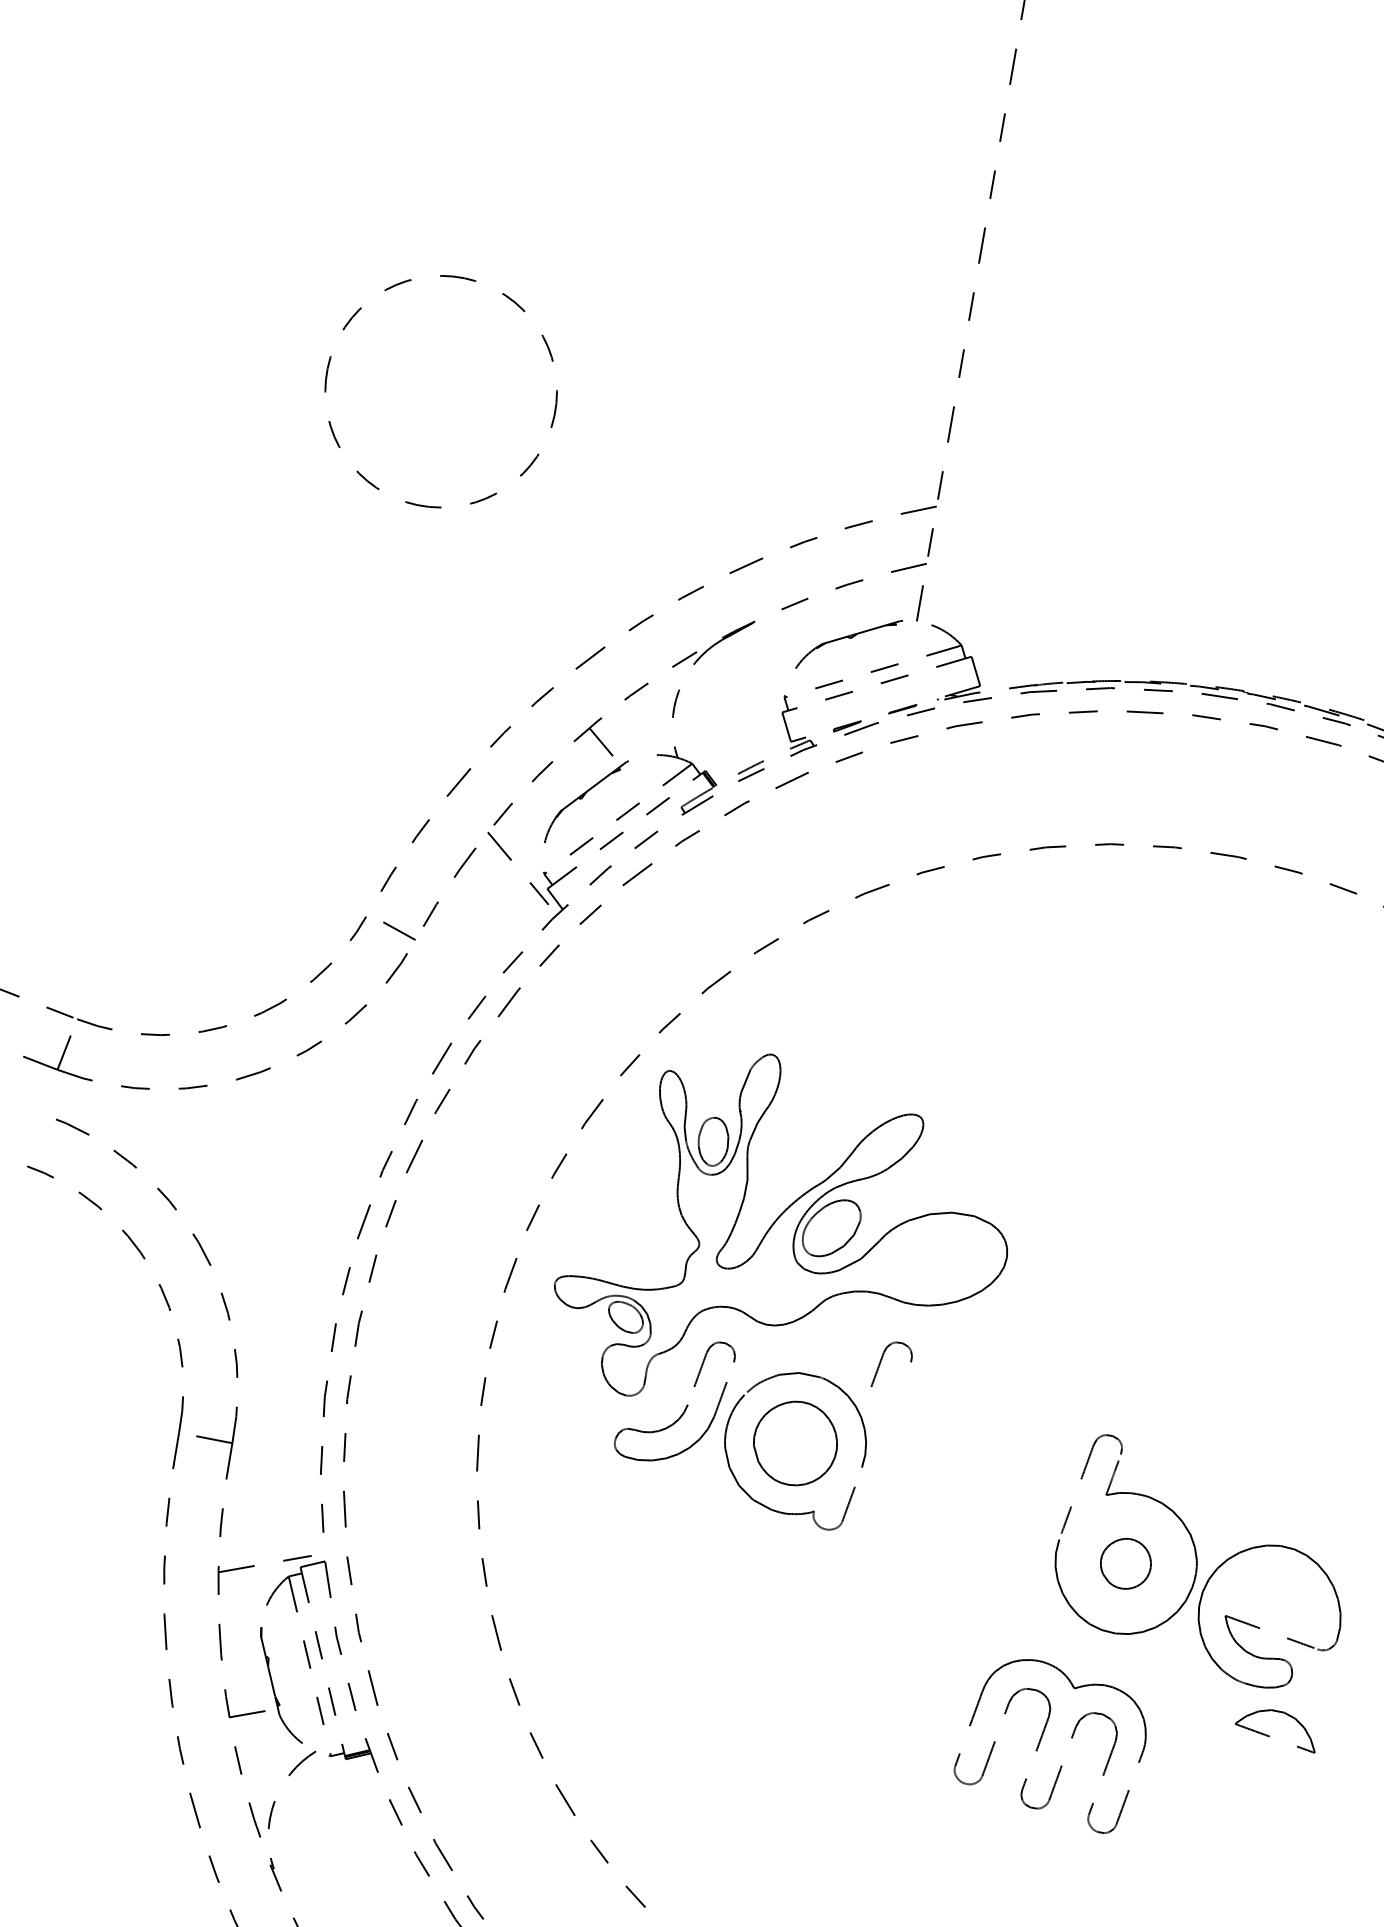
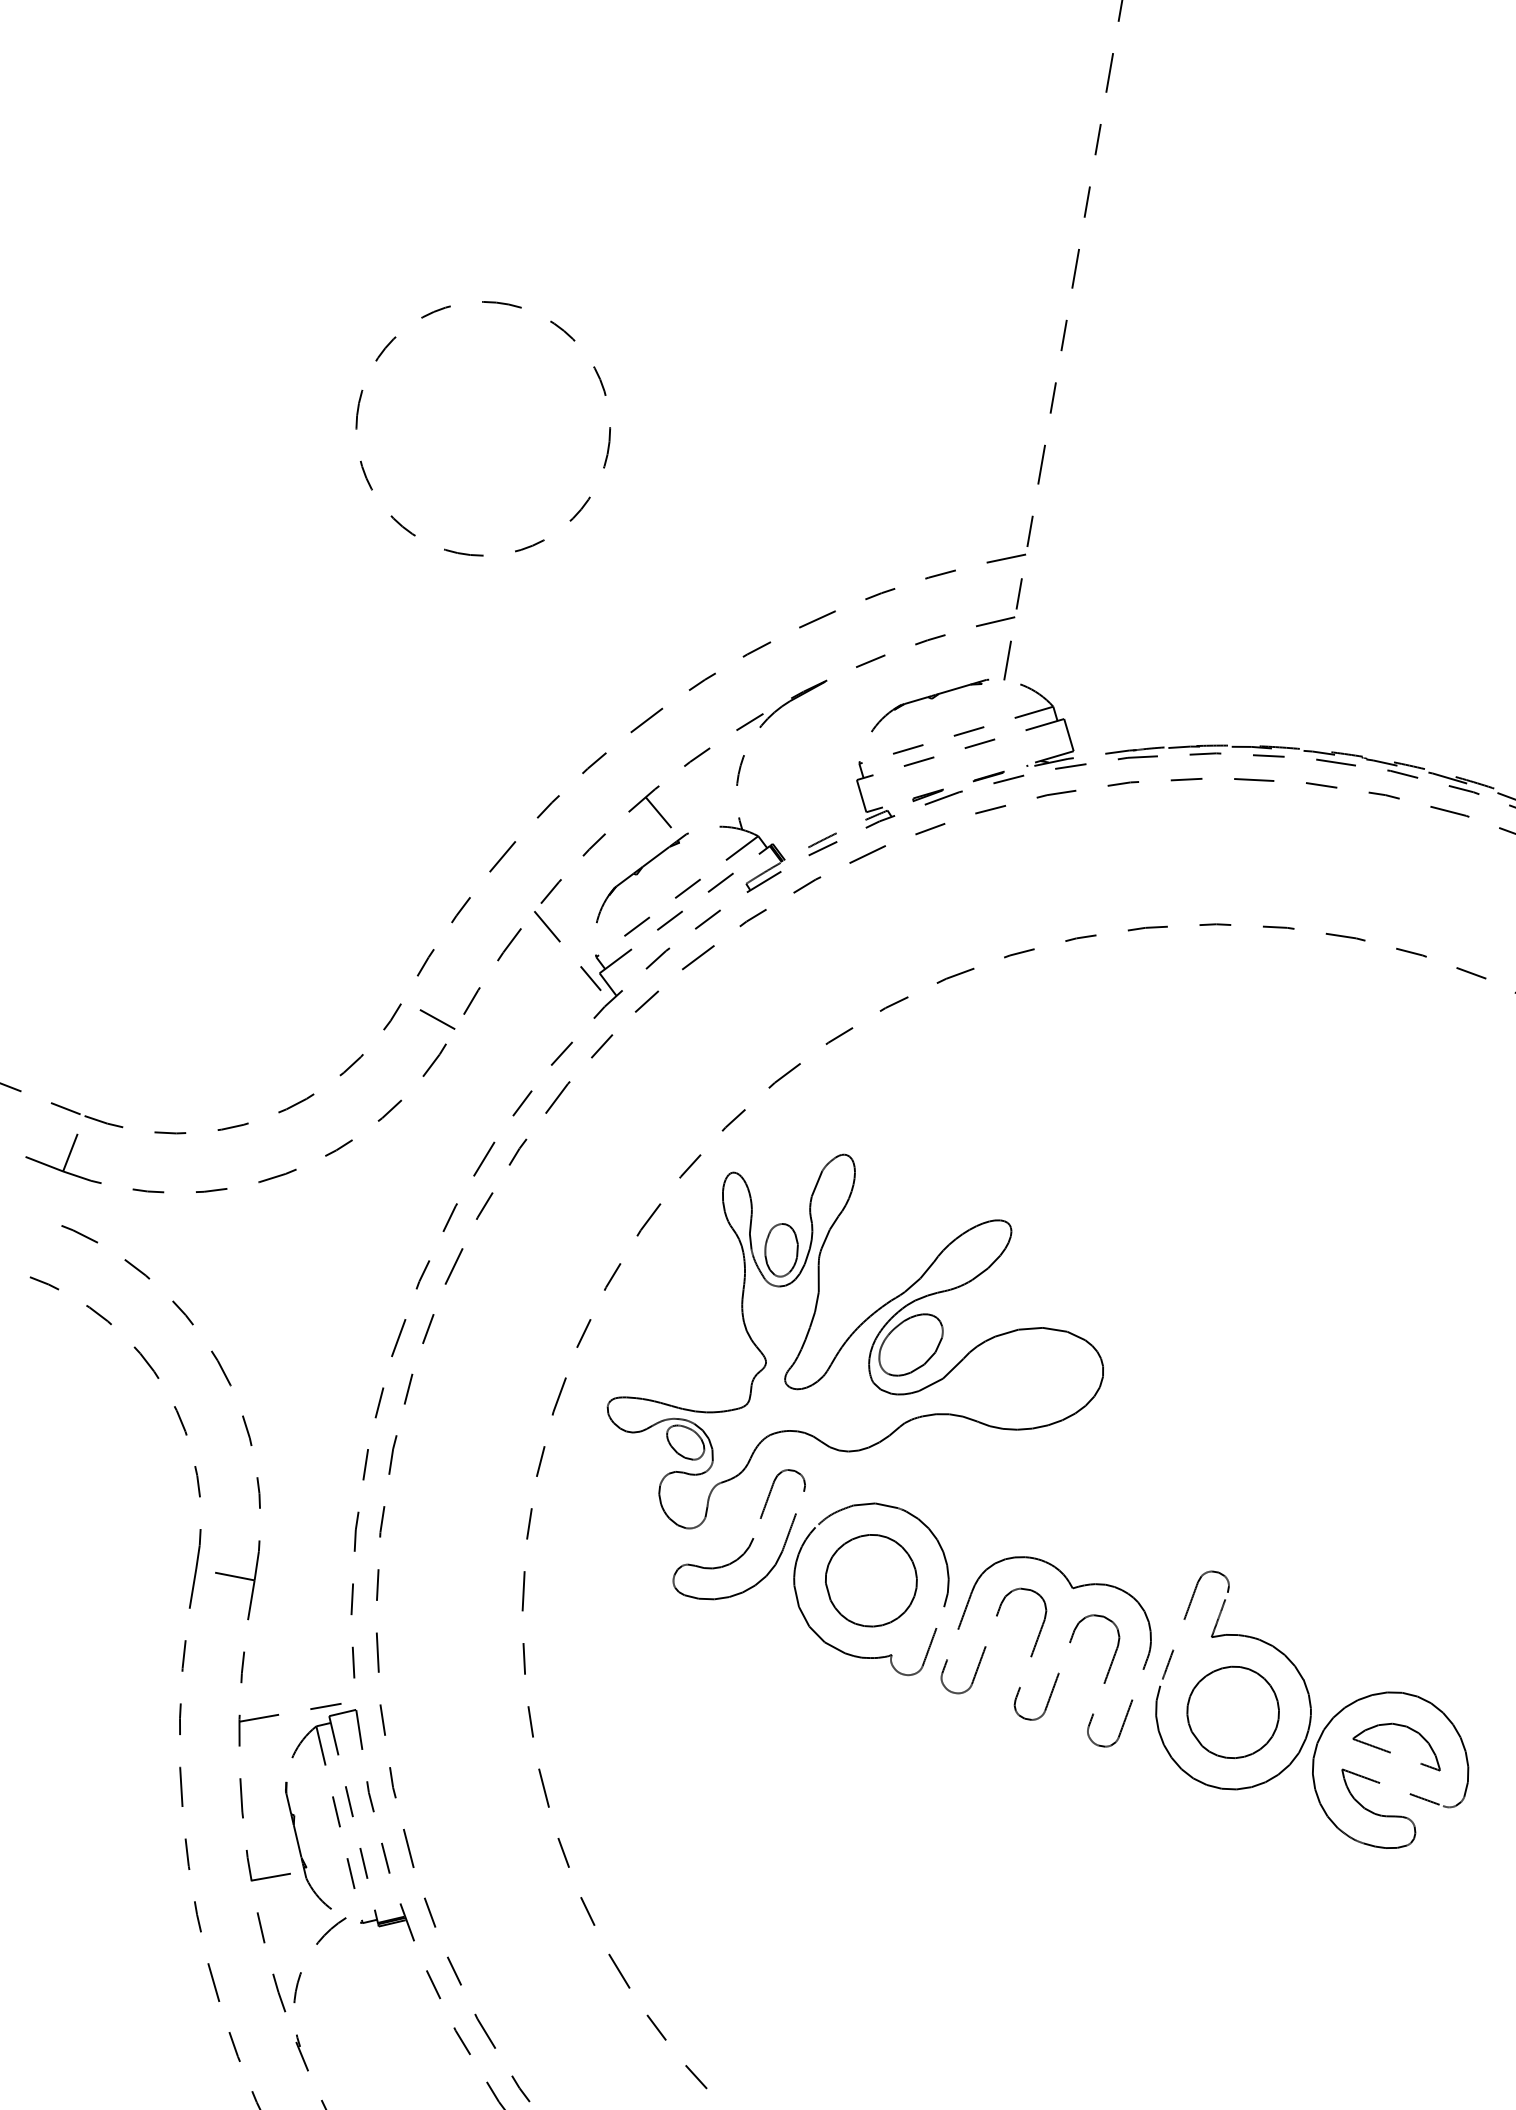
part: (882, 1359) -> (966, 1488), removed
part: (1125, 1563) -> (1232, 1712), size x1.67
part: (1269, 1735) -> (1390, 1751), moved
part: (1040, 1743) -> (1035, 1648), moved

